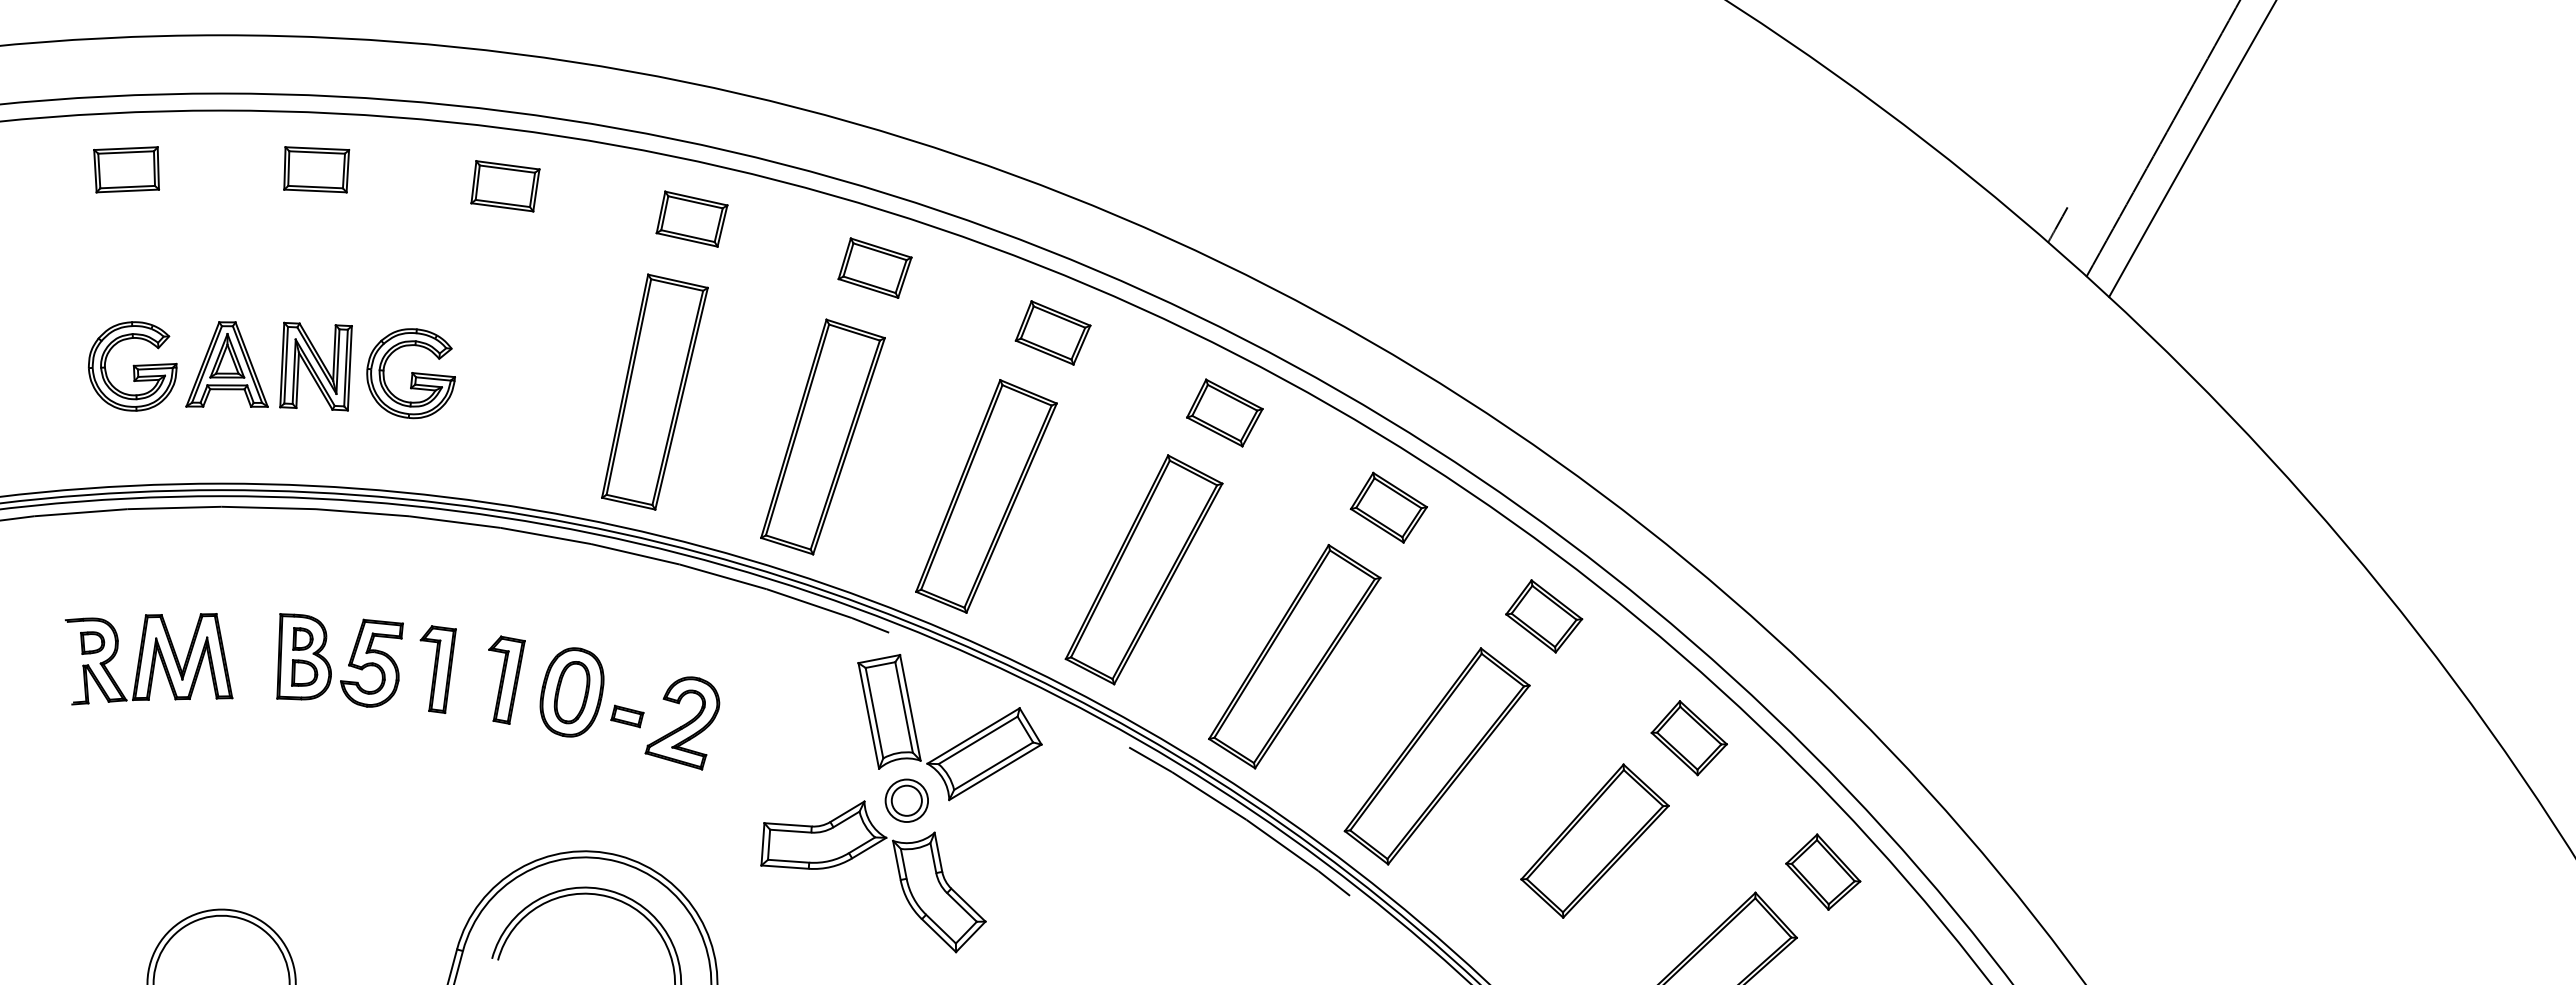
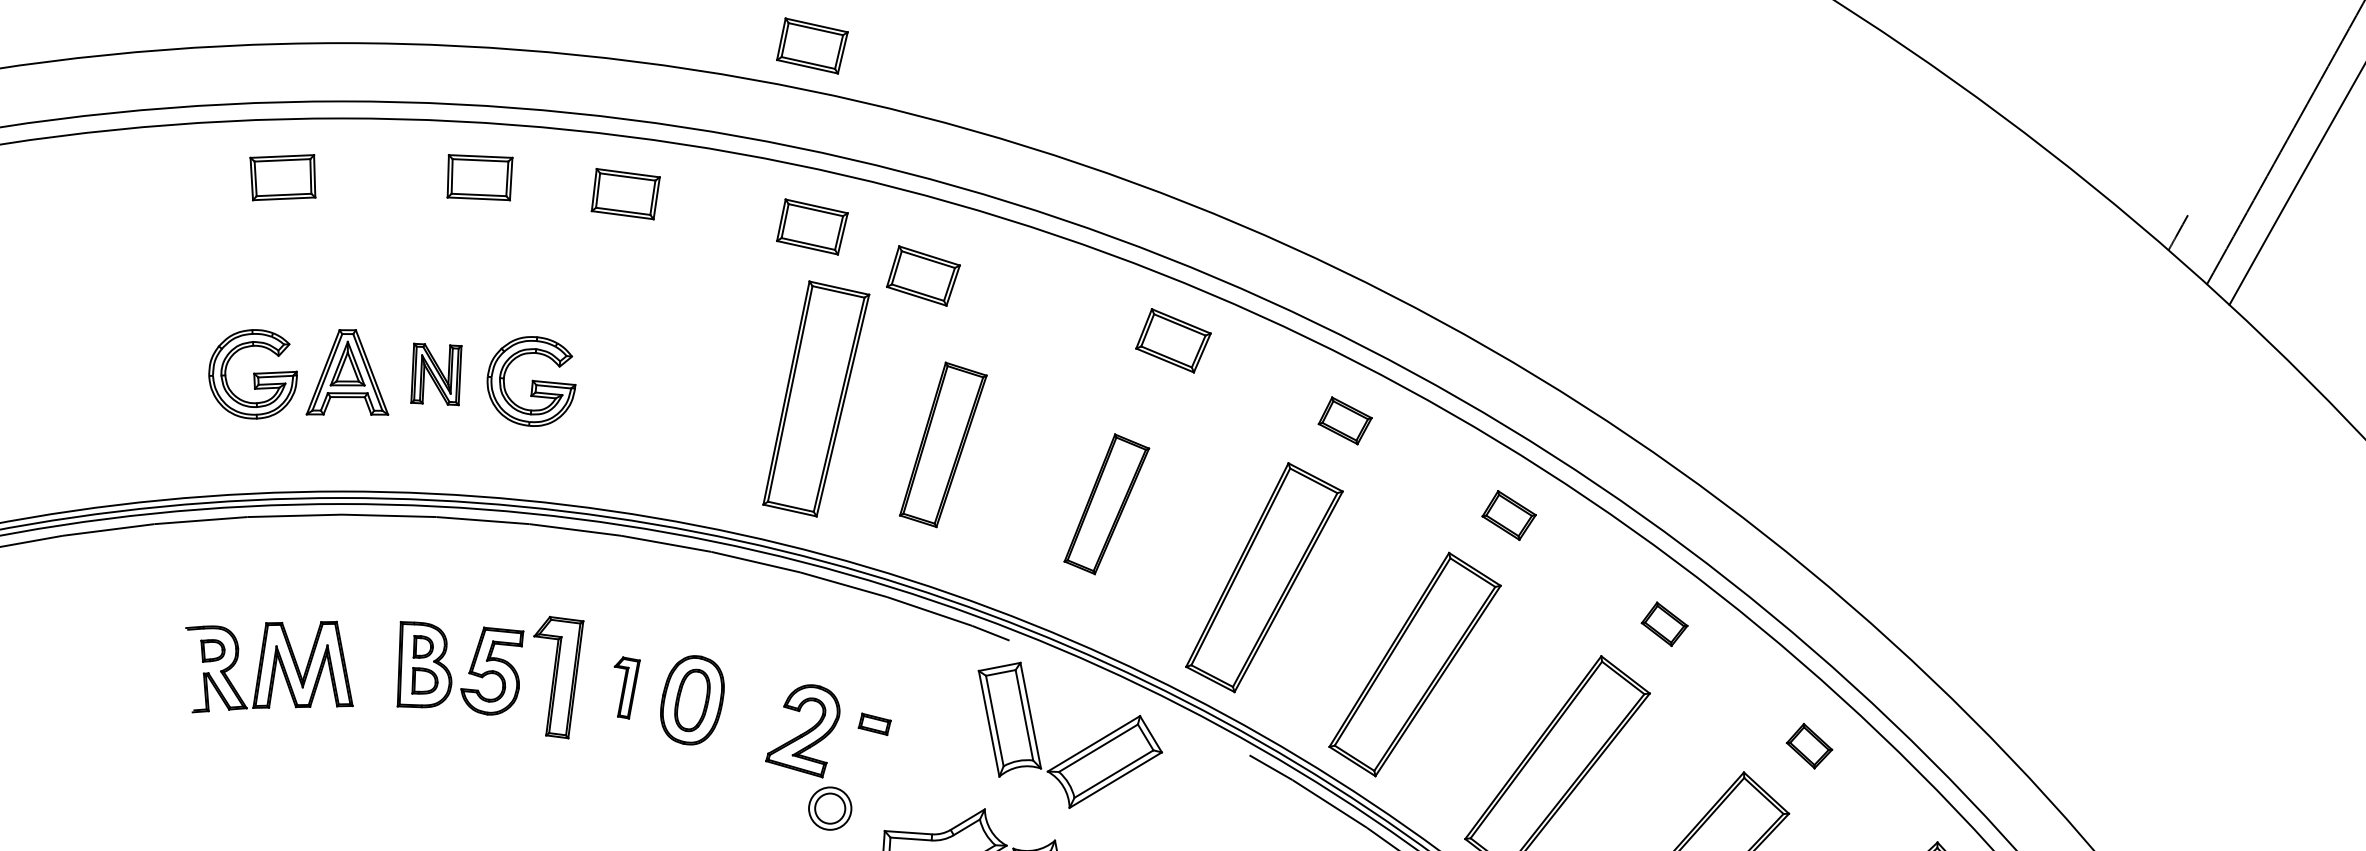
part: (691, 37) -> (811, 45), added
part: (126, 169) -> (282, 177), moved
part: (316, 169) -> (479, 177), moved
part: (874, 267) -> (922, 275), moved
part: (315, 366) -> (435, 374), size x0.7
part: (654, 391) -> (815, 398), moved
part: (1224, 412) -> (1344, 420), size x0.7
part: (822, 436) -> (942, 444), size x0.7
part: (986, 496) -> (1106, 504), size x0.6
part: (1388, 507) -> (1508, 515), size x0.7
part: (1544, 616) -> (1664, 624), size x0.6
part: (437, 669) -> (557, 677), size x1.4
part: (506, 679) -> (626, 687), size x0.7
part: (627, 716) -> (874, 724), moved
part: (1688, 738) -> (1808, 746), size x0.6
part: (906, 800) -> (829, 808), moved

